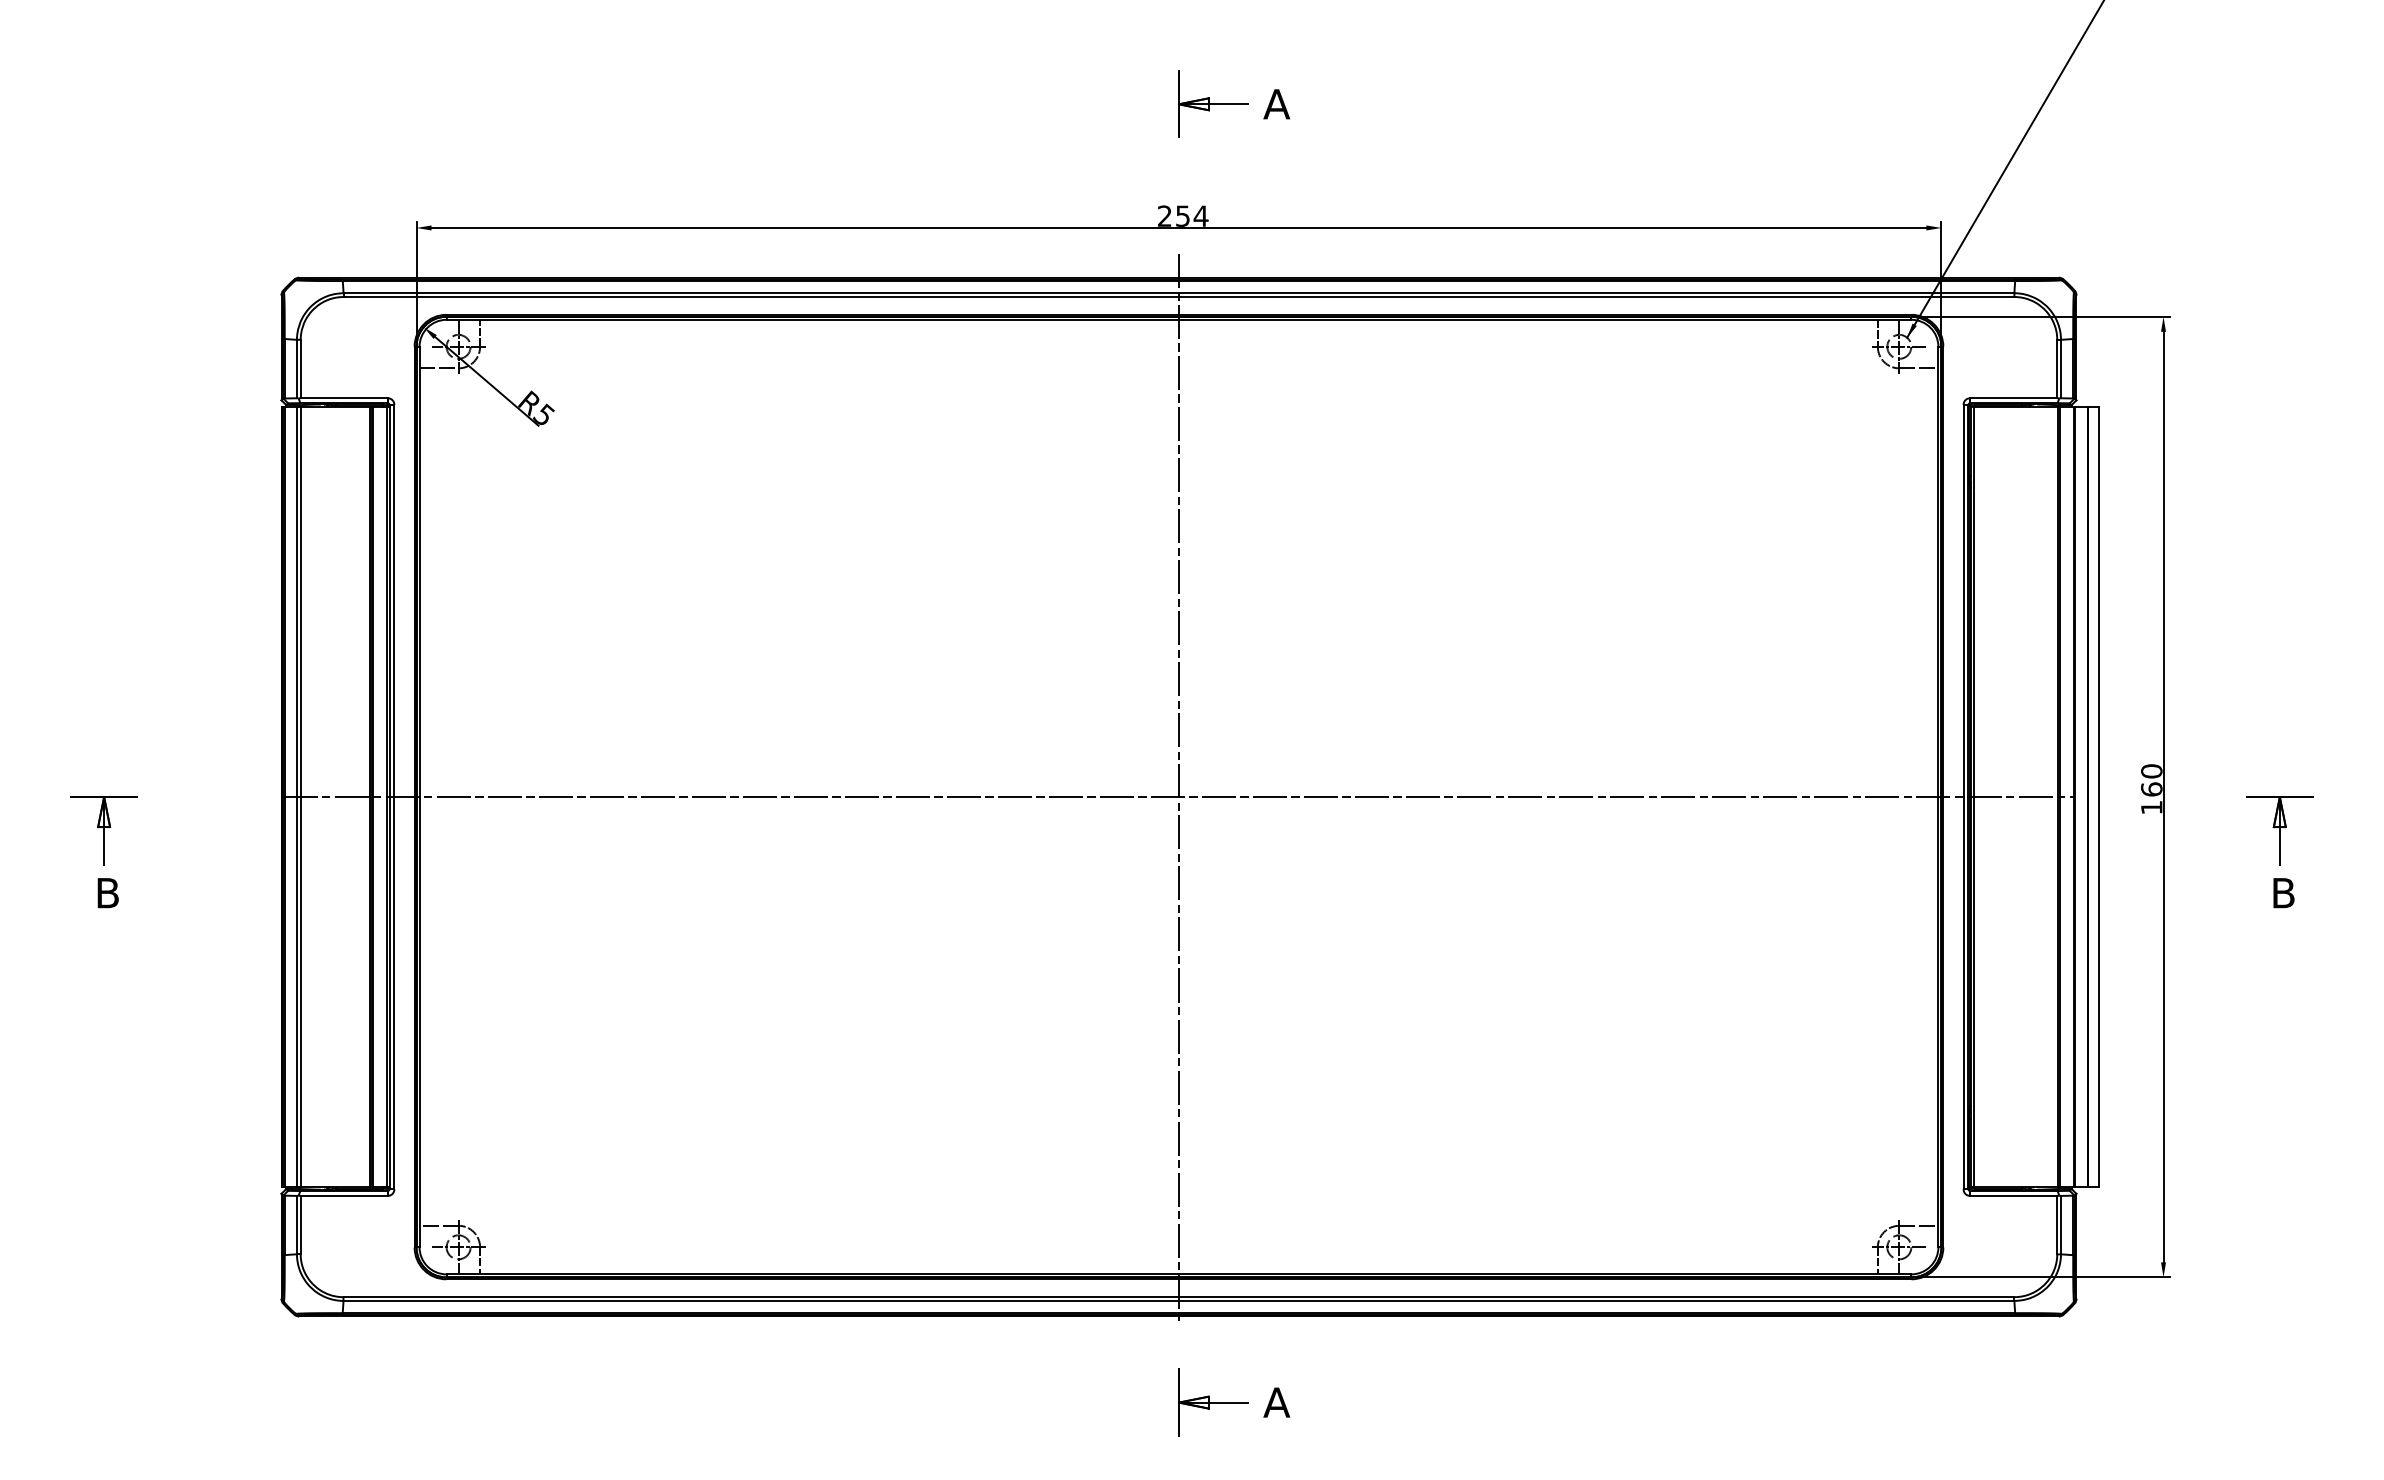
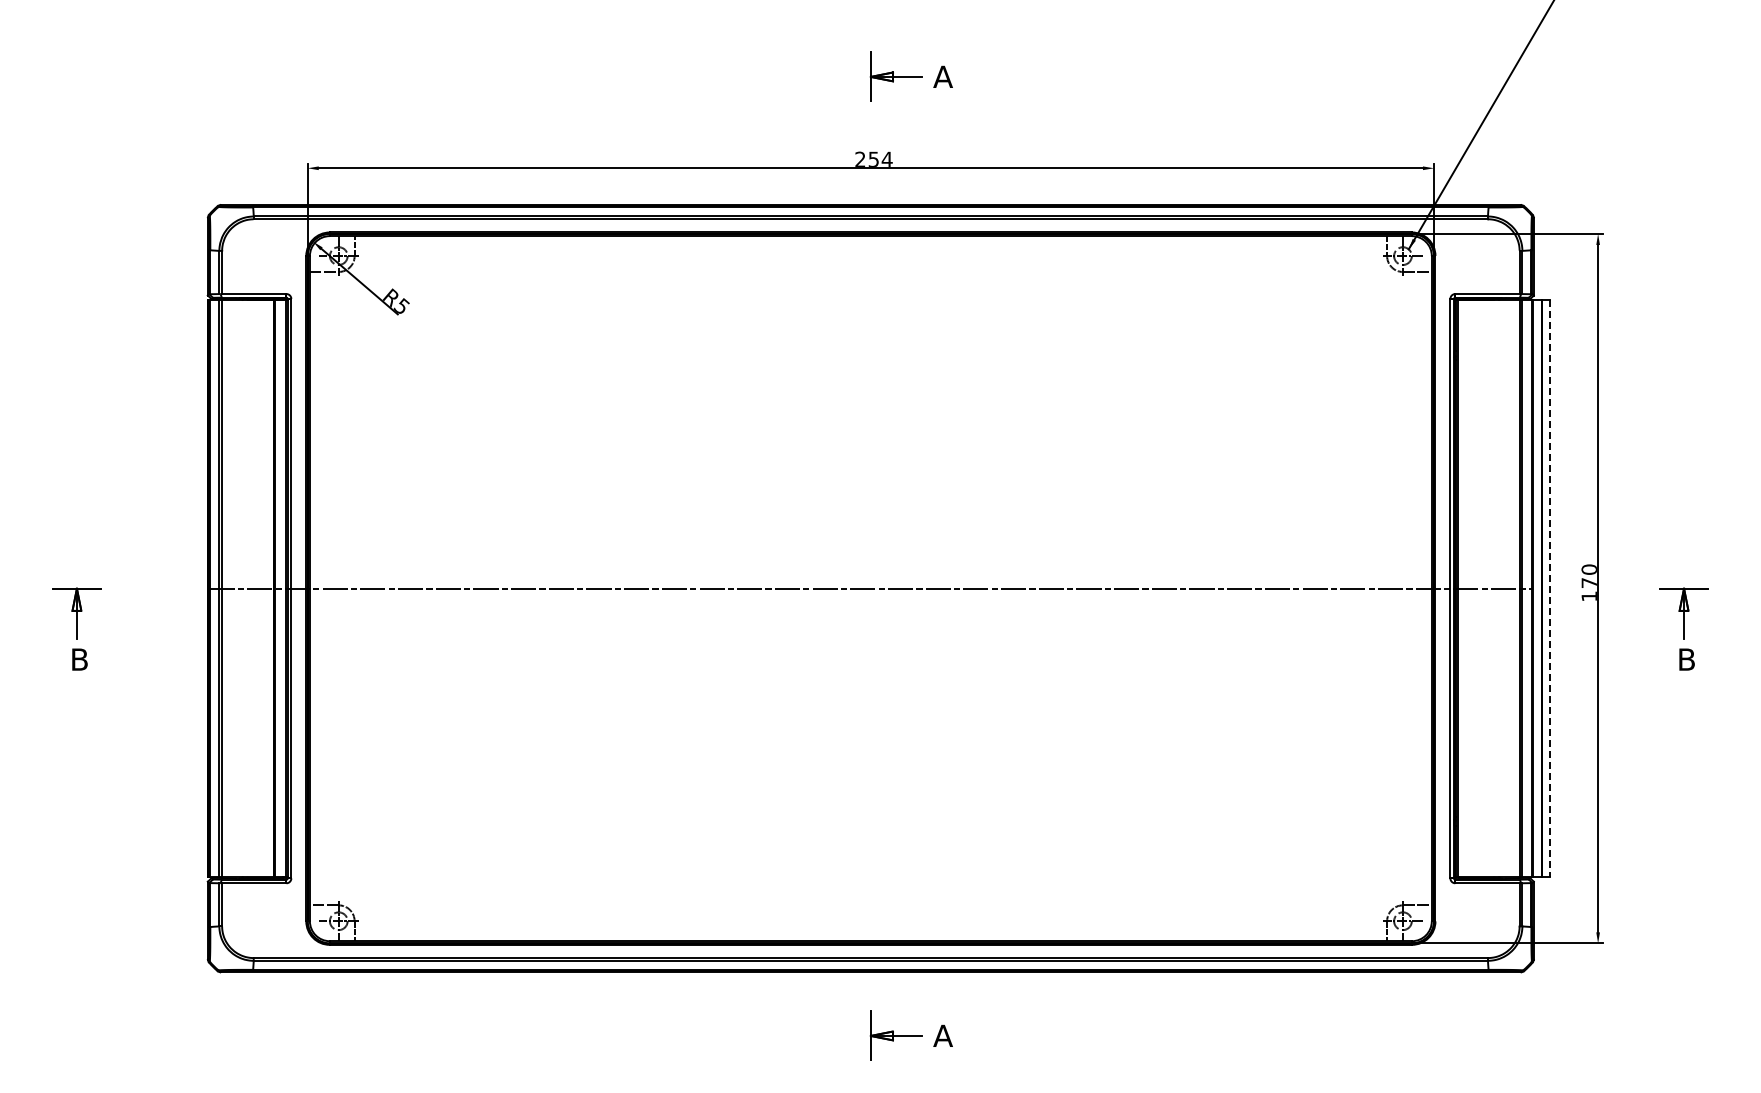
line: (1178, 788) -> (870, 582), removed
text: (2150, 788) -> (1588, 582), 160 -> 170
line: (2099, 798) -> (1550, 589), solid -> dashed

